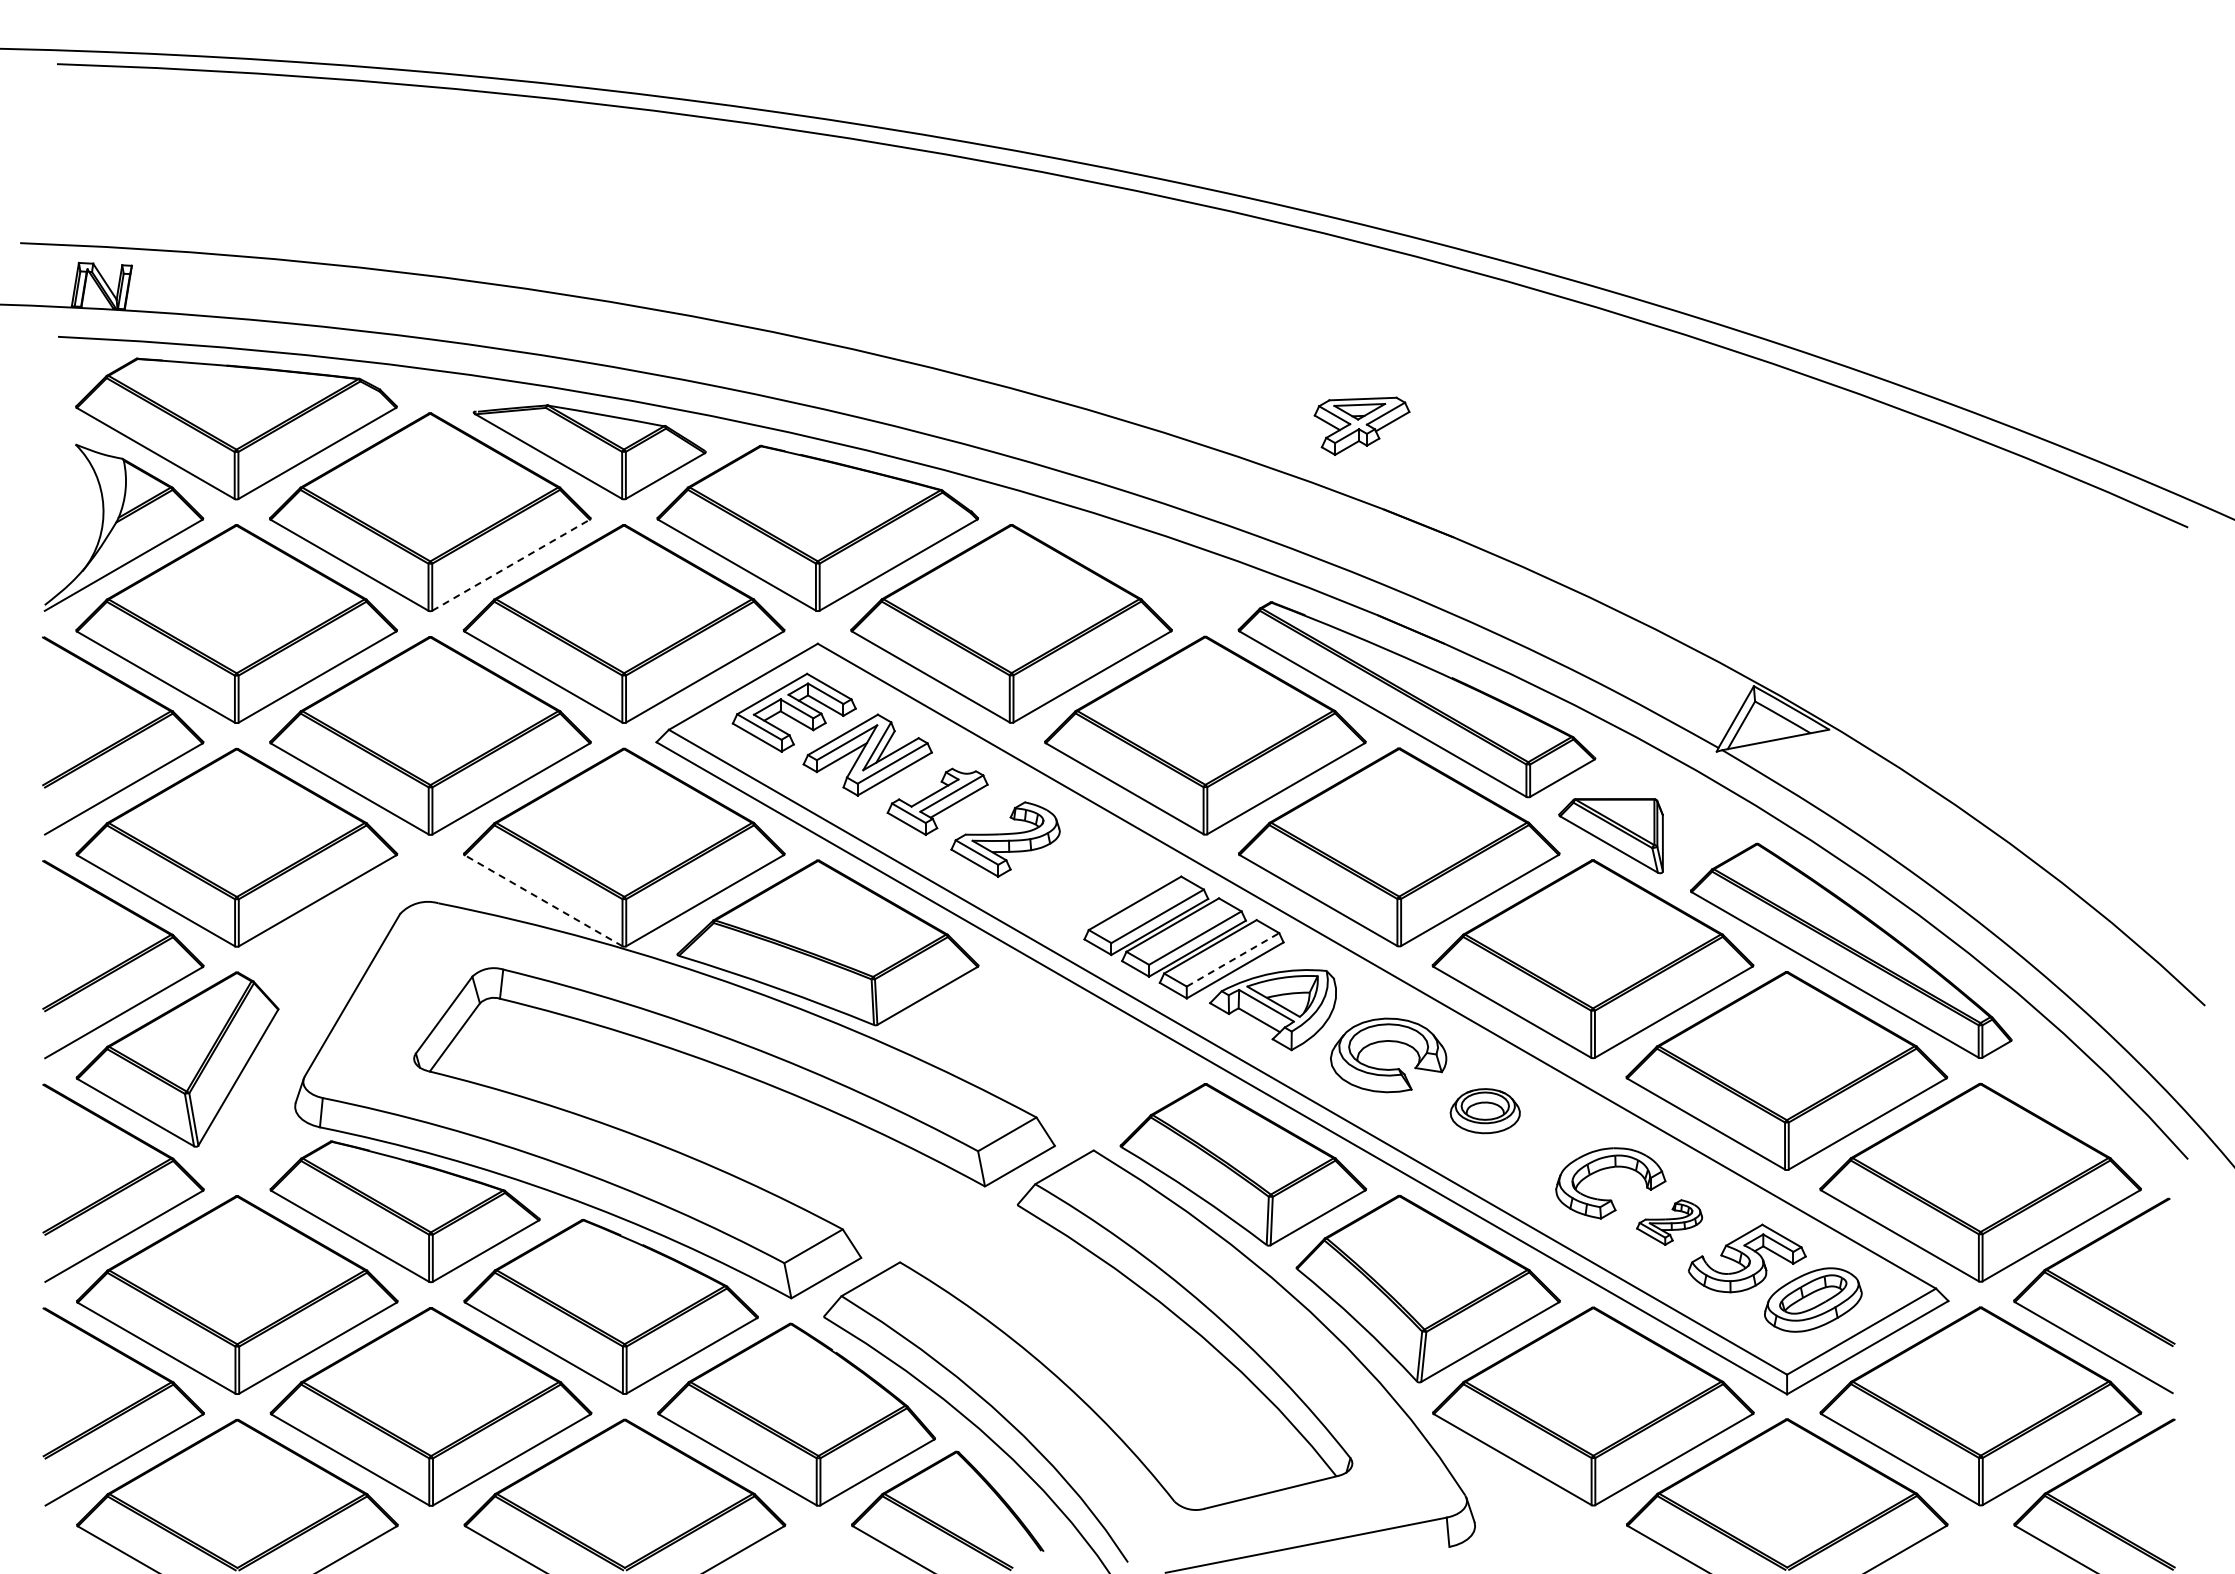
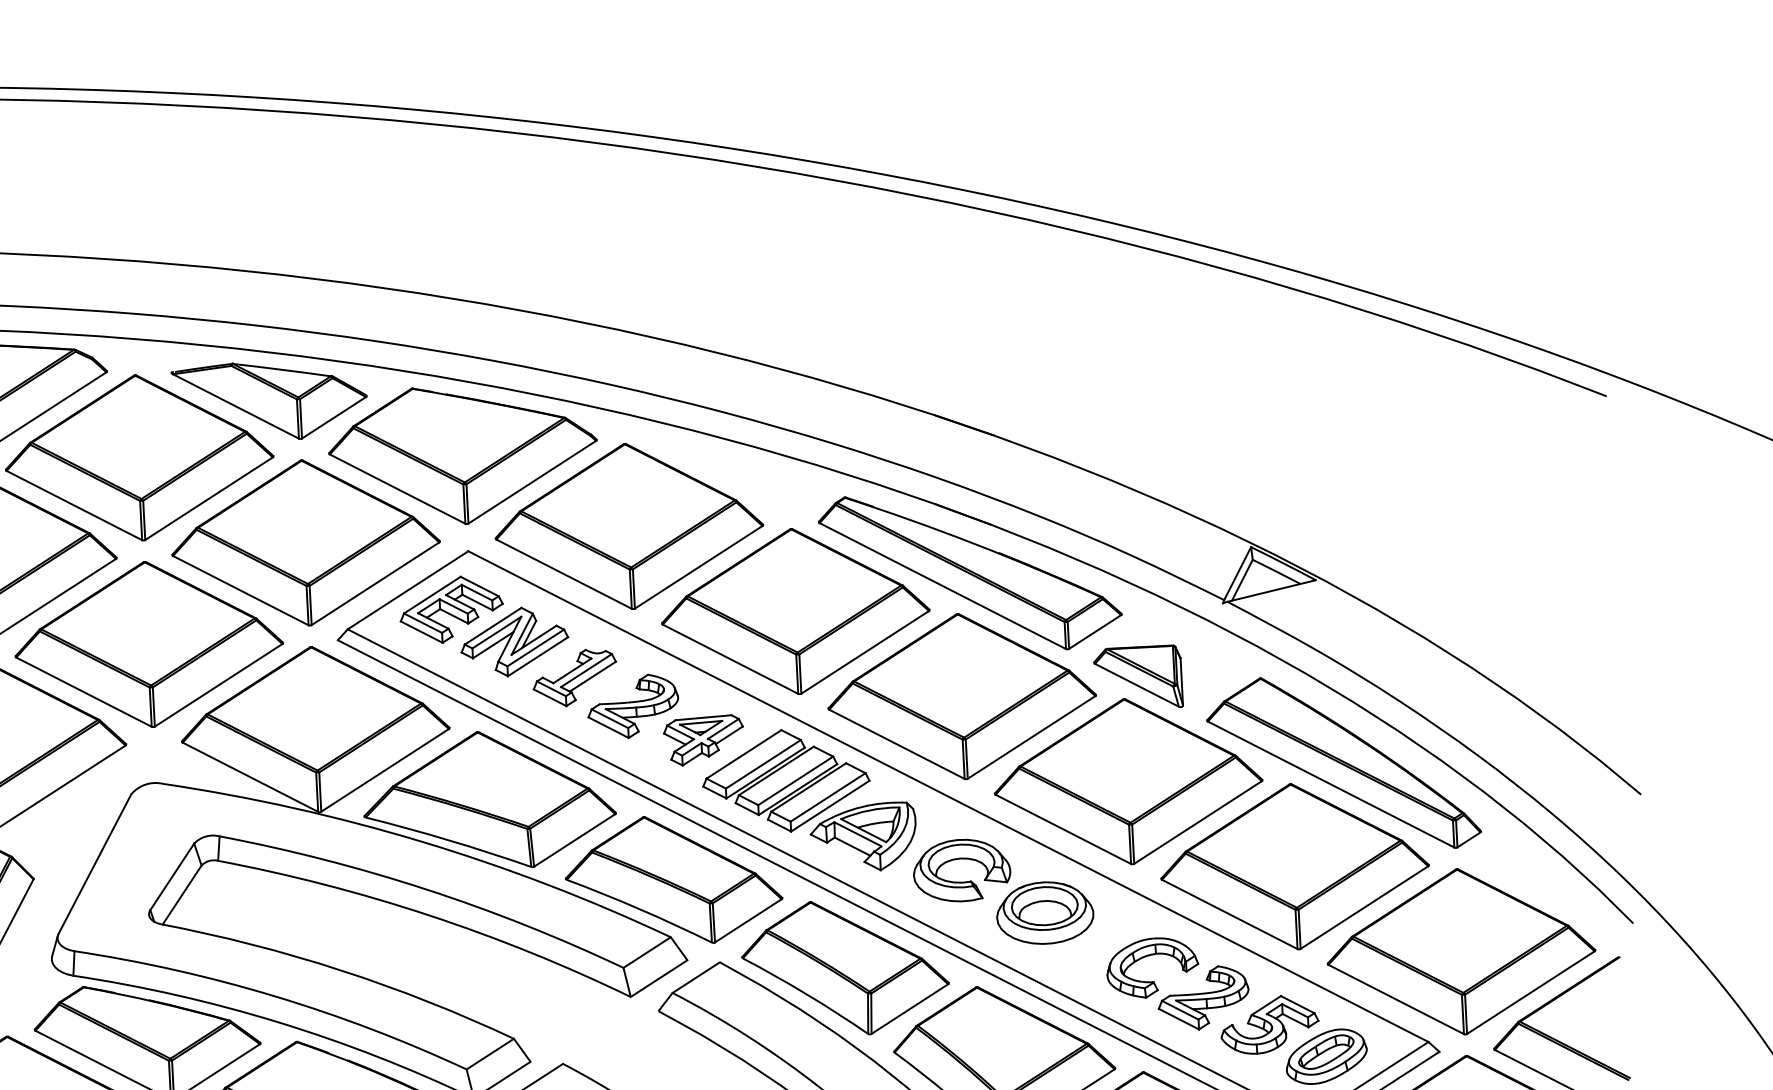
part: (1361, 425) -> (703, 739), moved
line: (511, 564) -> (209, 498), dashed -> solid
line: (543, 900) -> (250, 777), dashed -> solid
line: (1233, 959) -> (828, 797), dashed -> solid
part: (1043, 1049) -> (673, 880), added
part: (1484, 1110) -> (1044, 912), size x1.67
part: (1669, 1222) -> (1203, 998), size x1.67

